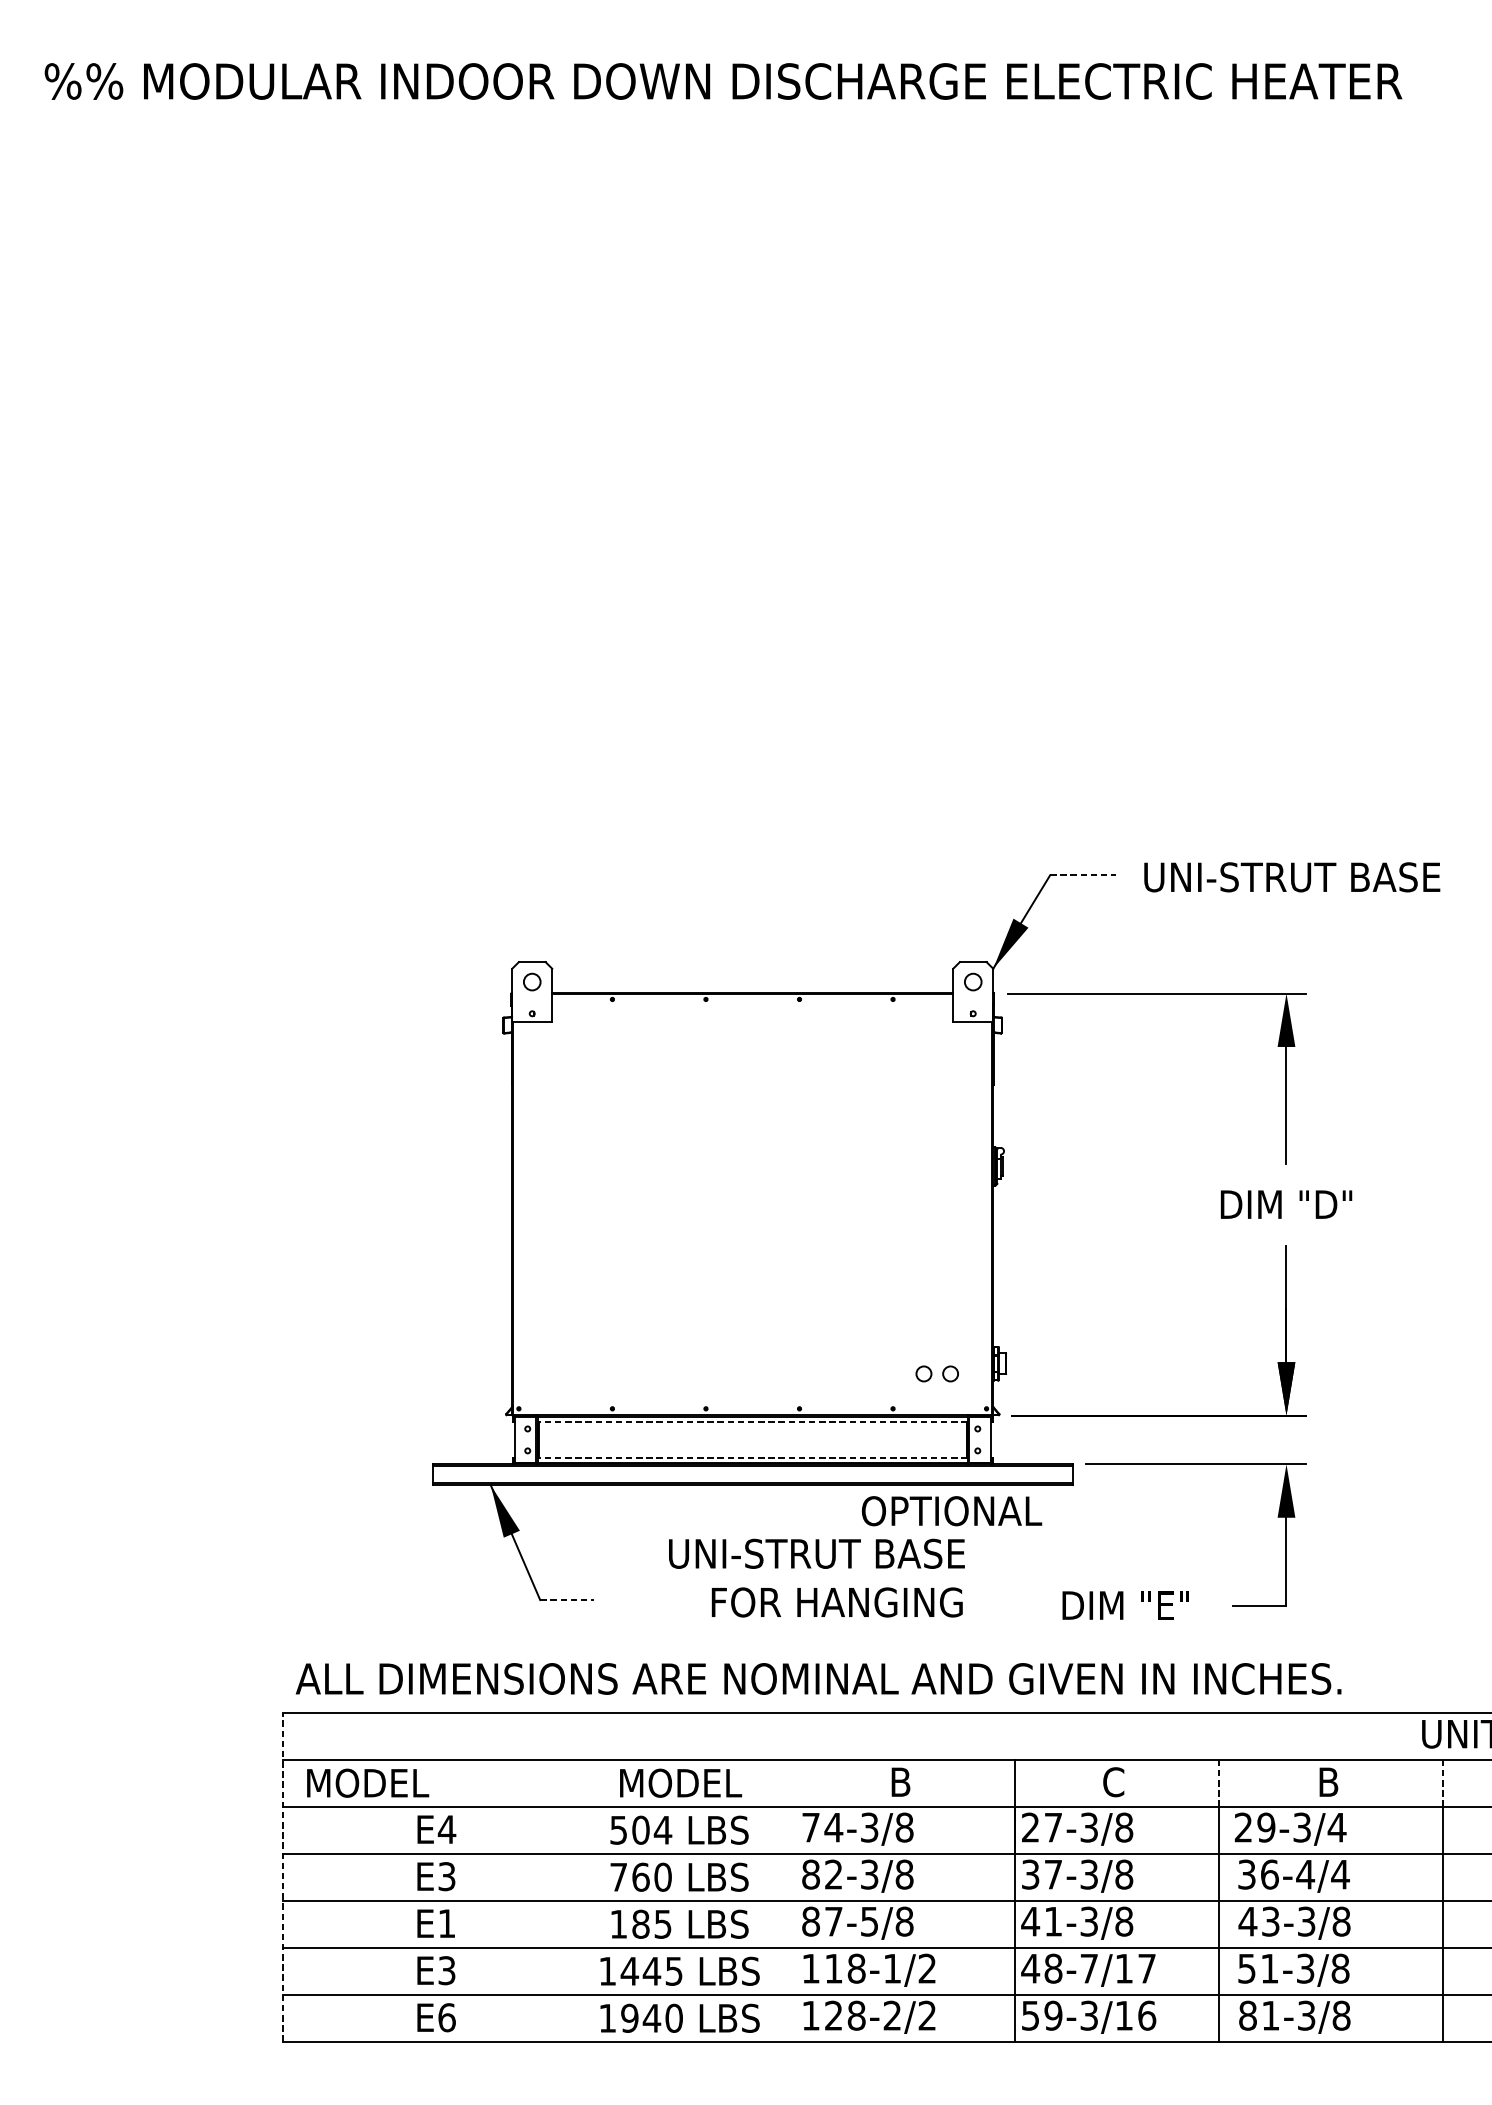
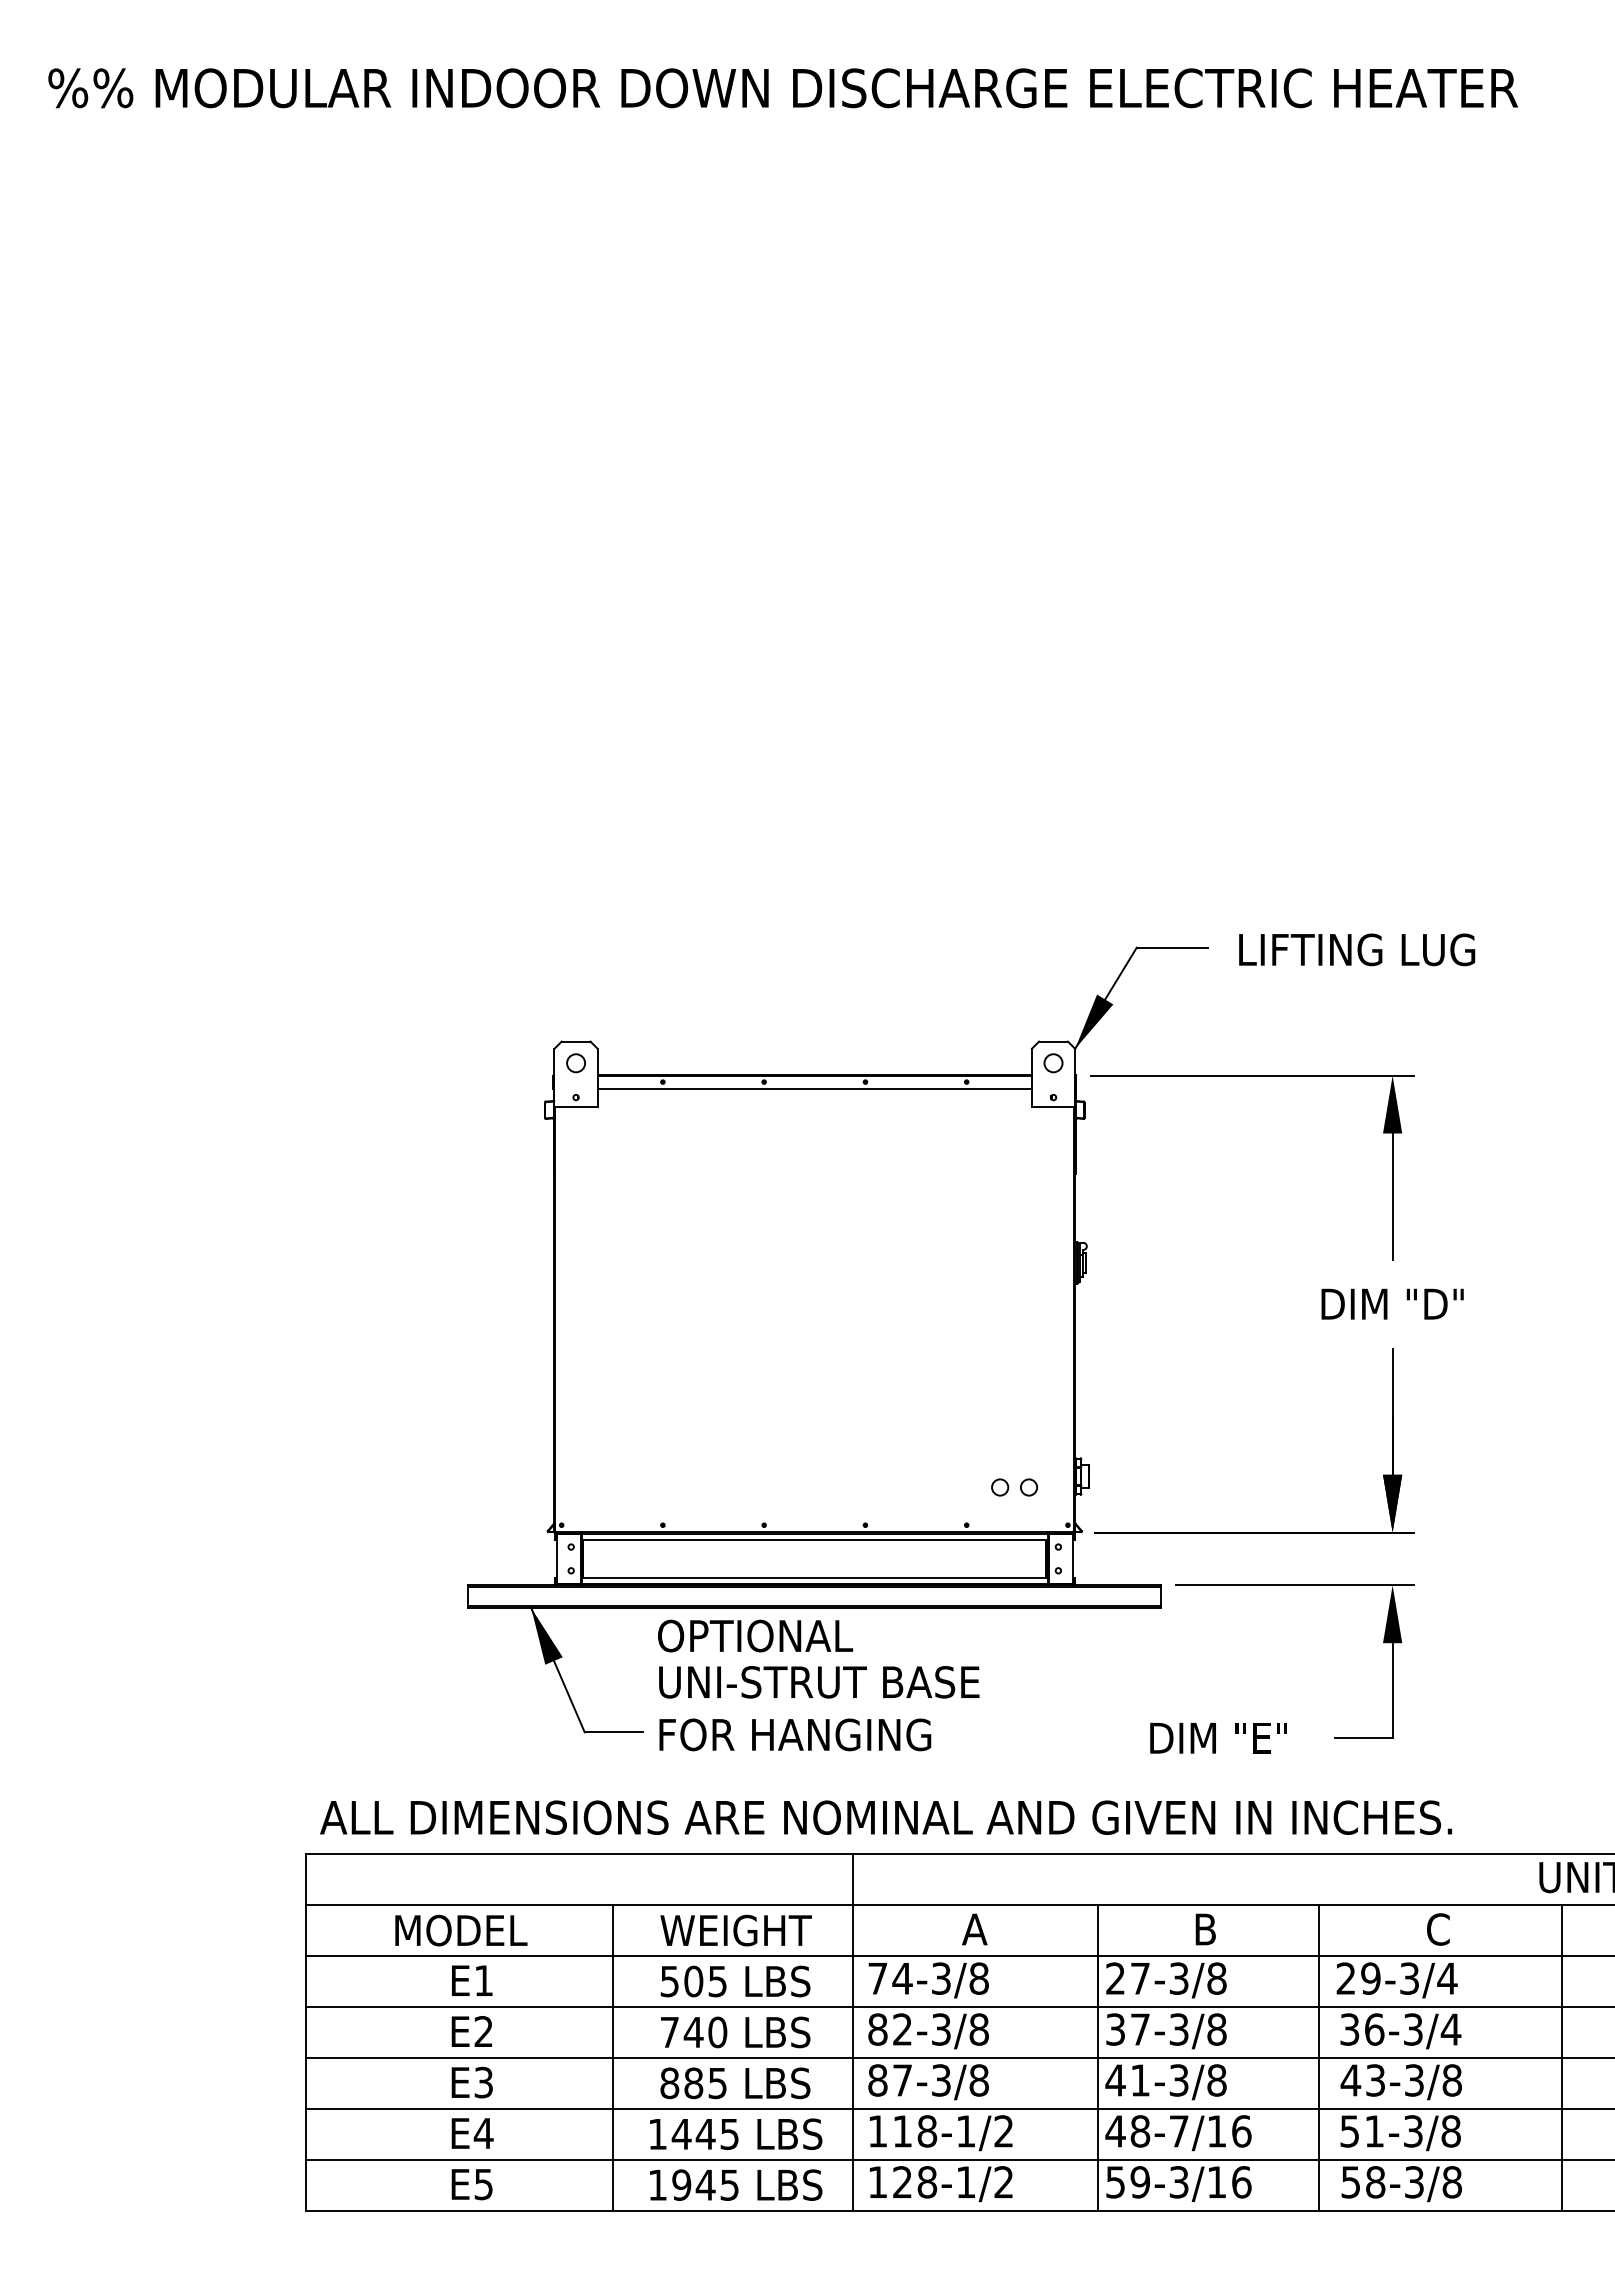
line: (1083, 875) -> (1172, 947), dashed -> solid
text: (1291, 876) -> (1398, 949), UNI-STRUT BASE -> LIFTING LUG
line: (752, 1006) -> (814, 1089), added
line: (752, 1421) -> (814, 1539), dashed -> solid
line: (752, 1458) -> (814, 1578), dashed -> solid
text: (951, 1510) -> (755, 1635), moved
text: (817, 1554) -> (819, 1682), moved
line: (567, 1600) -> (614, 1732), dashed -> solid
text: (837, 1602) -> (795, 1734), moved
text: (900, 1782) -> (974, 1929), B -> A
text: (1113, 1782) -> (1205, 1929), C -> B
text: (1328, 1782) -> (1438, 1929), B -> C
text: (368, 1783) -> (461, 1930), moved
text: (679, 1783) -> (735, 1930), MODEL -> WEIGHT
line: (1218, 1784) -> (1319, 1931), dashed -> solid
line: (1442, 1784) -> (1561, 1931), dashed -> solid
text: (446, 1829) -> (483, 1980), E4 -> E1
text: (662, 1830) -> (717, 1981), 504 -> 505
text: (1305, 1874) -> (1413, 2029), 36-4/4 -> 36-3/4
line: (283, 1876) -> (306, 2031), dashed -> solid
text: (446, 1876) -> (483, 2031), E3 -> E2
text: (640, 1877) -> (693, 2032), 760 -> 740
line: (788, 1877) -> (853, 2032), added
line: (566, 1900) -> (613, 2057), added
text: (869, 1921) -> (941, 2080), 87-5/8 -> 87-3/8
text: (446, 1923) -> (483, 2082), E1 -> E3
text: (618, 1924) -> (669, 2083), 185 -> 885
text: (1146, 1968) -> (1241, 2131), 48-7/17 -> 48-7/16
text: (446, 1970) -> (483, 2133), E3 -> E4
text: (891, 2014) -> (965, 2181), 128-2/2 -> 128-1/2
text: (1259, 2015) -> (1363, 2182), 81-3/8 -> 58-3/8
text: (446, 2017) -> (483, 2184), E6 -> E5
text: (673, 2017) -> (729, 2184), 1940 -> 1945

